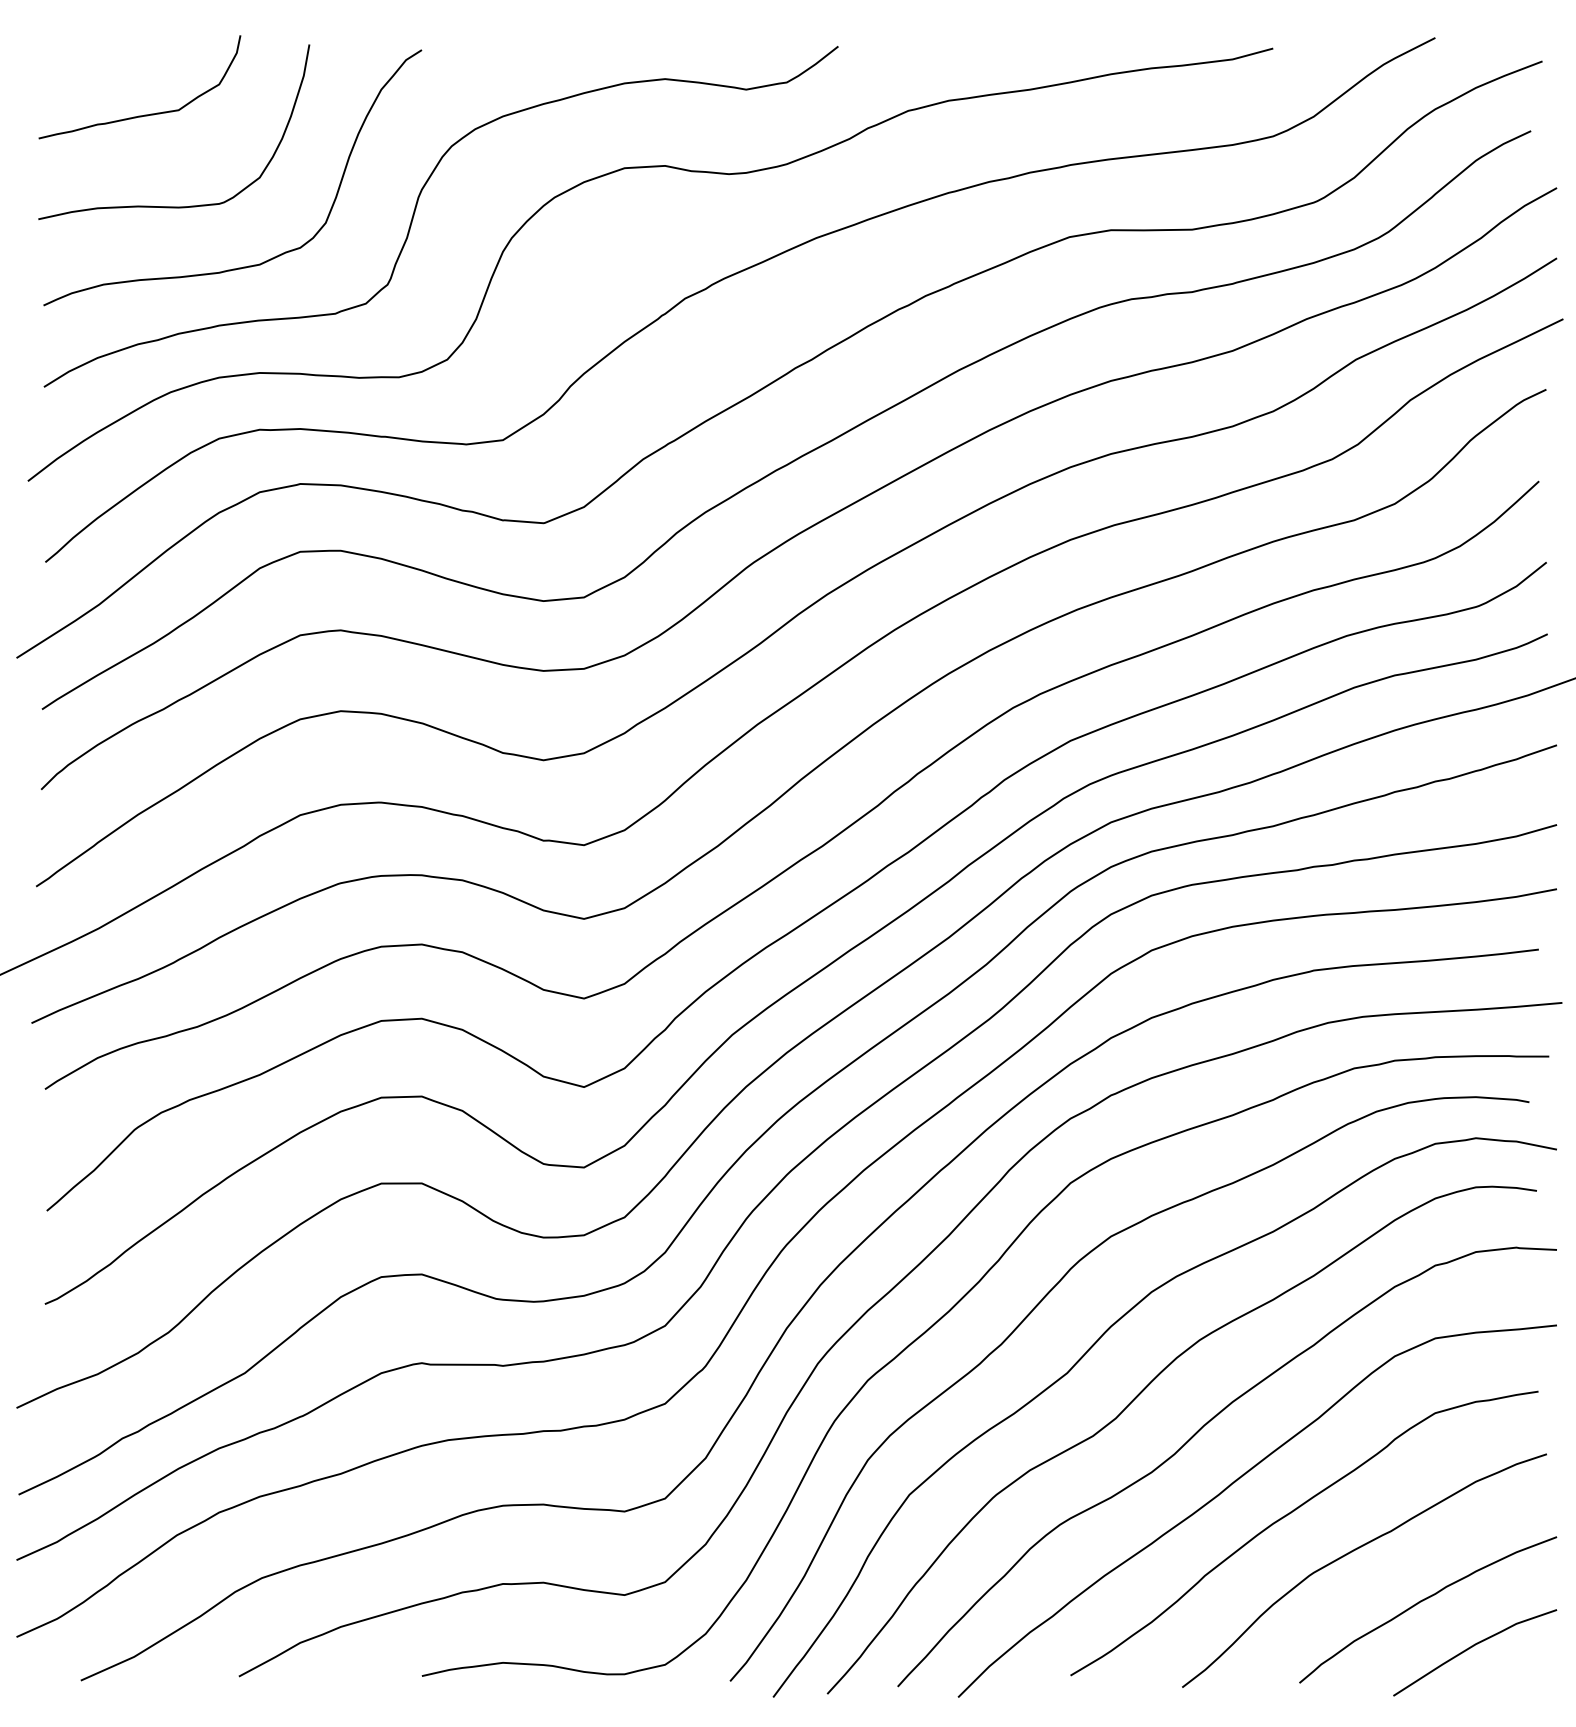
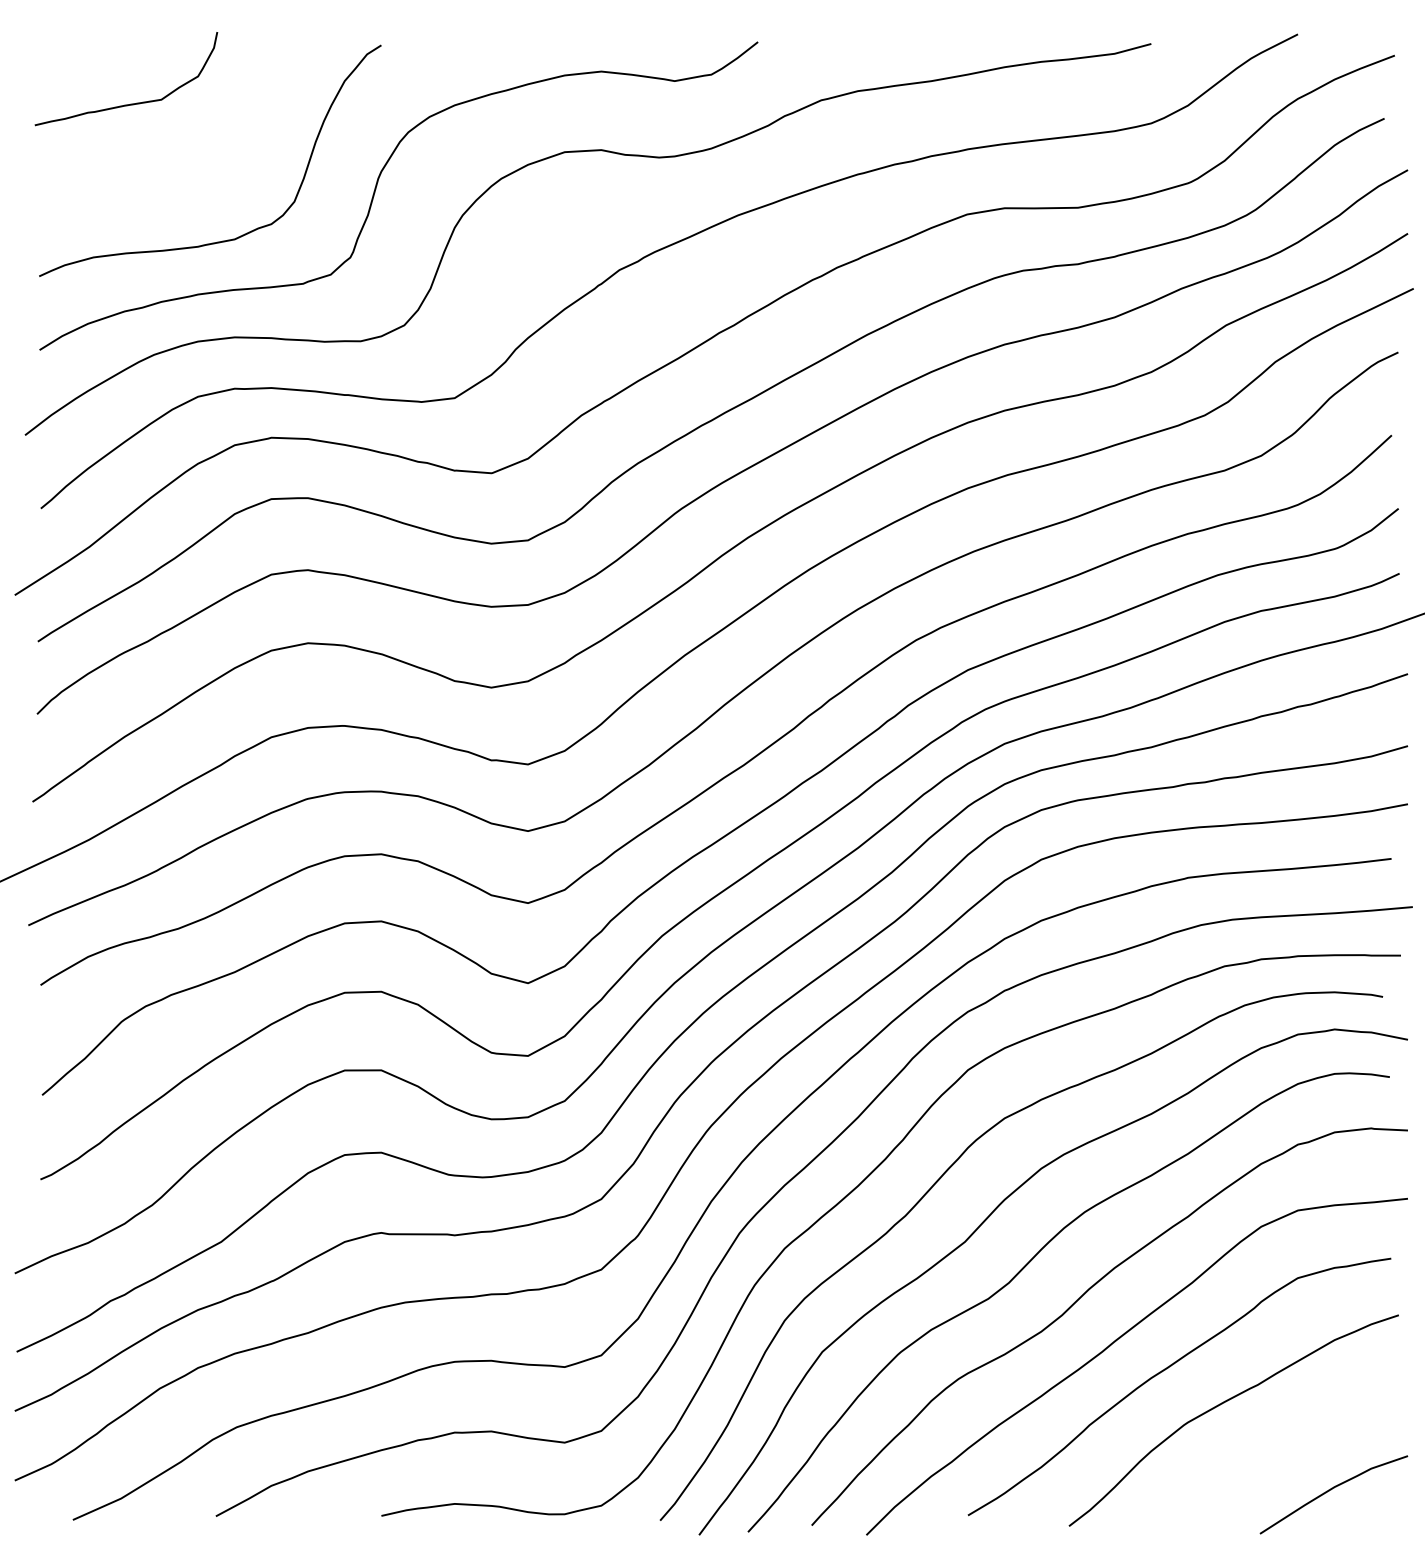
curve: (174, 206) -> (157, 186), removed
curve: (1423, 1601) -> (1287, 1448), removed

